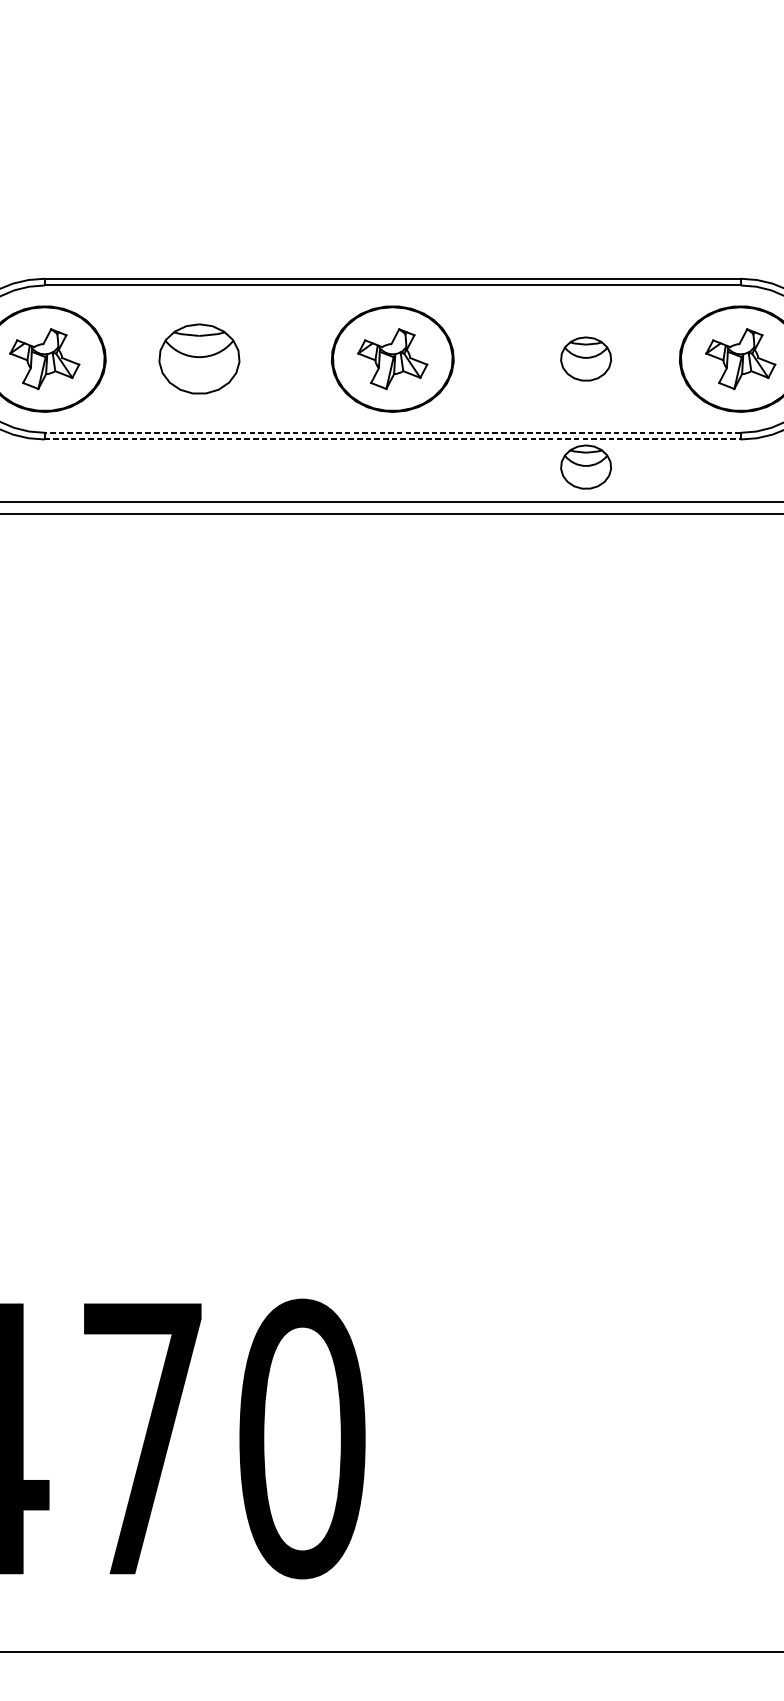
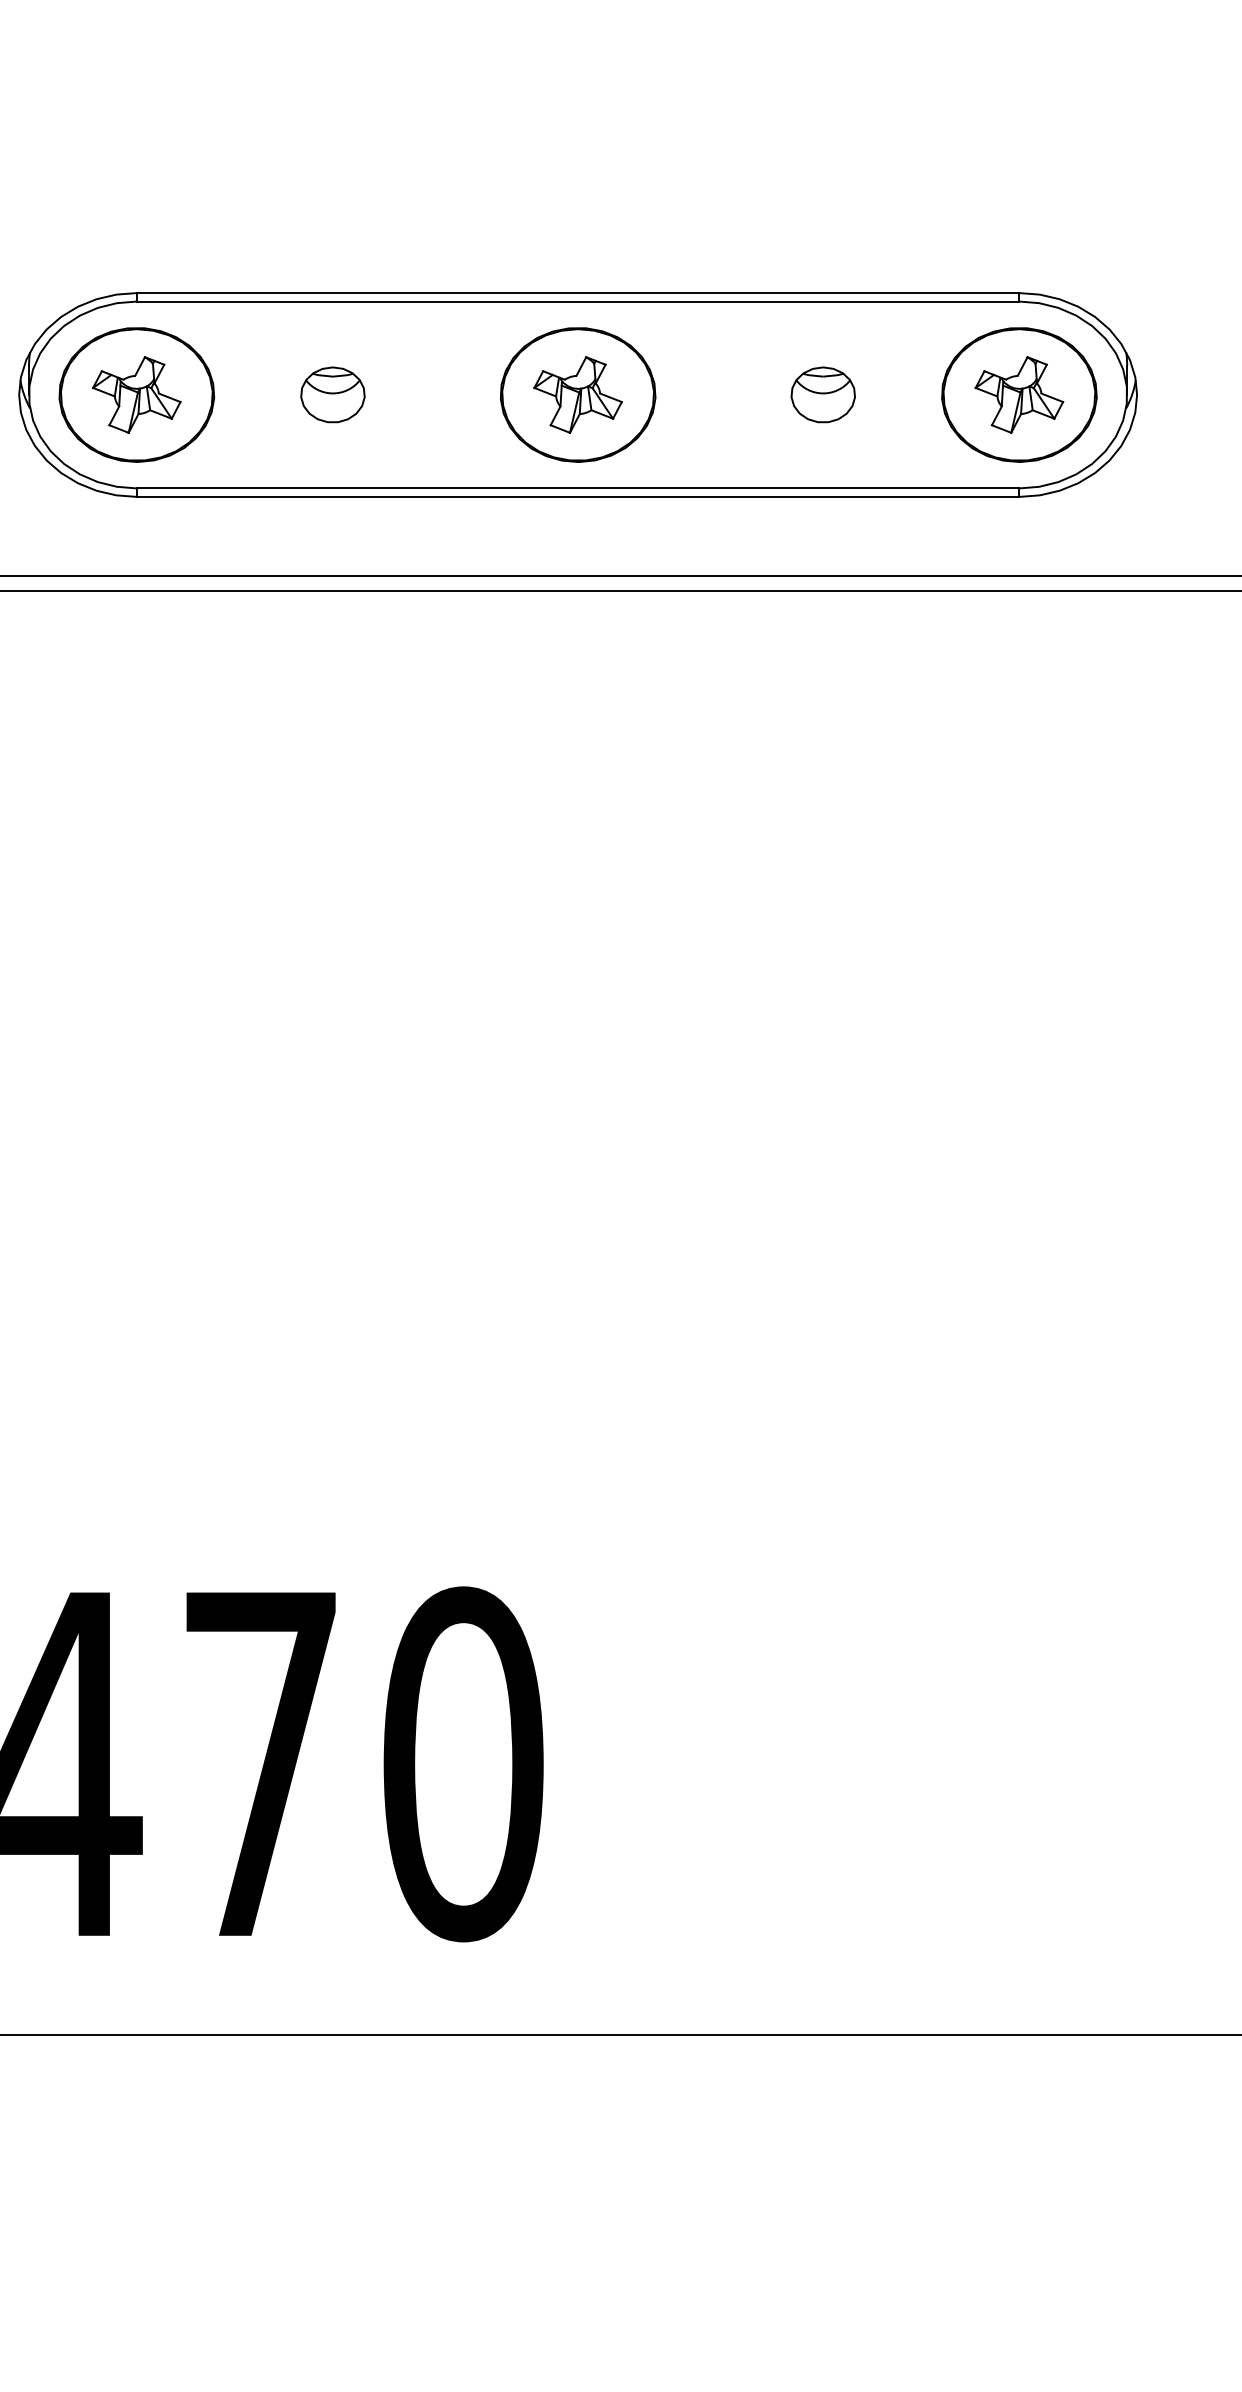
part: (199, 358) -> (332, 394), size x0.62
line: (392, 432) -> (577, 488), dashed -> solid
line: (393, 439) -> (578, 496), dashed -> solid
part: (585, 466) -> (822, 531), removed

